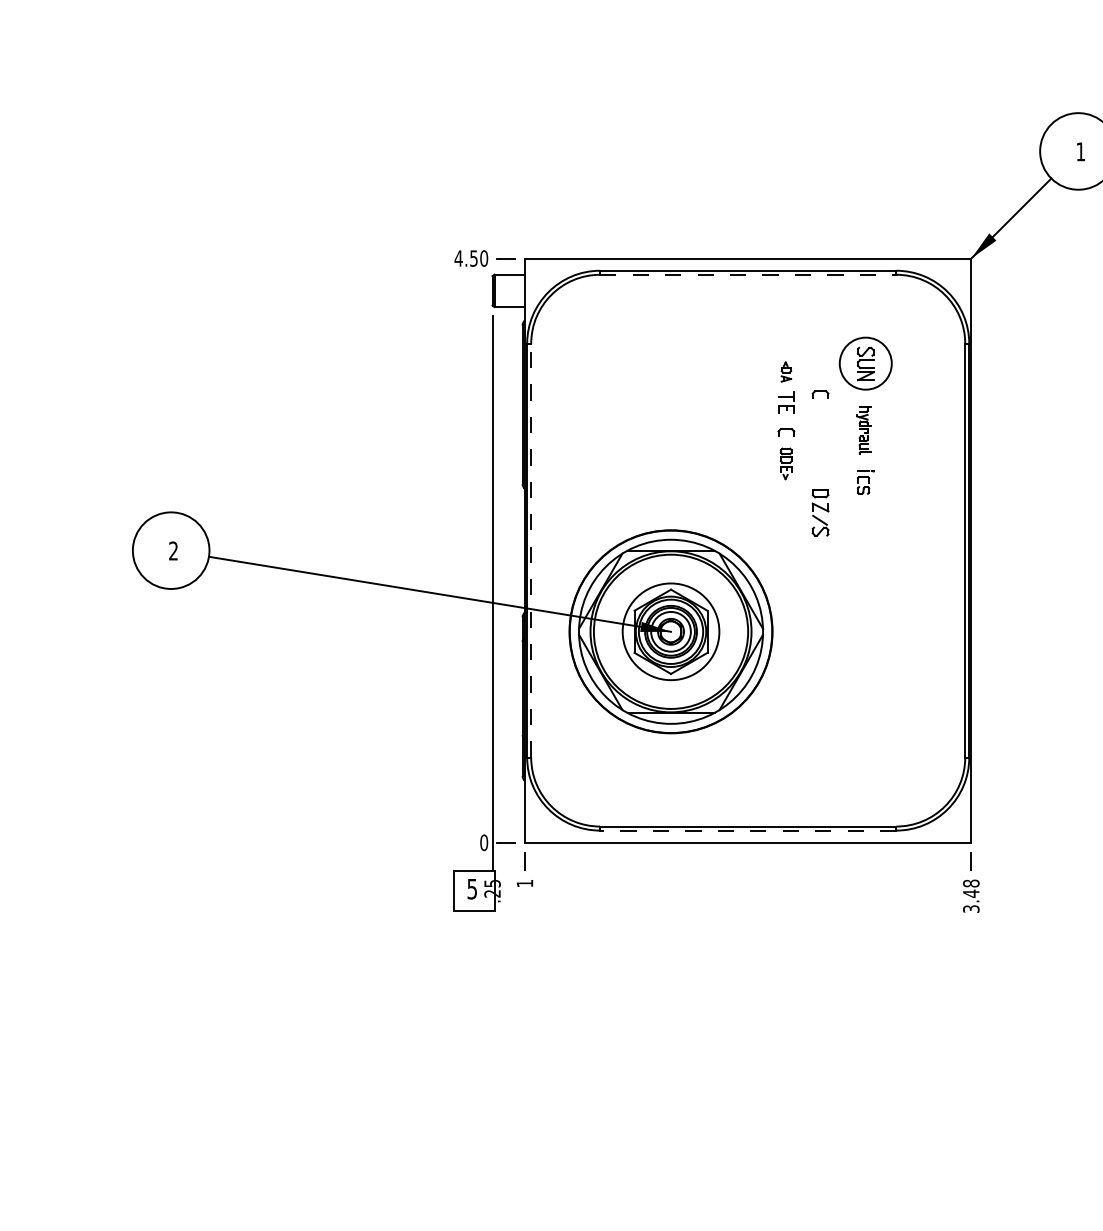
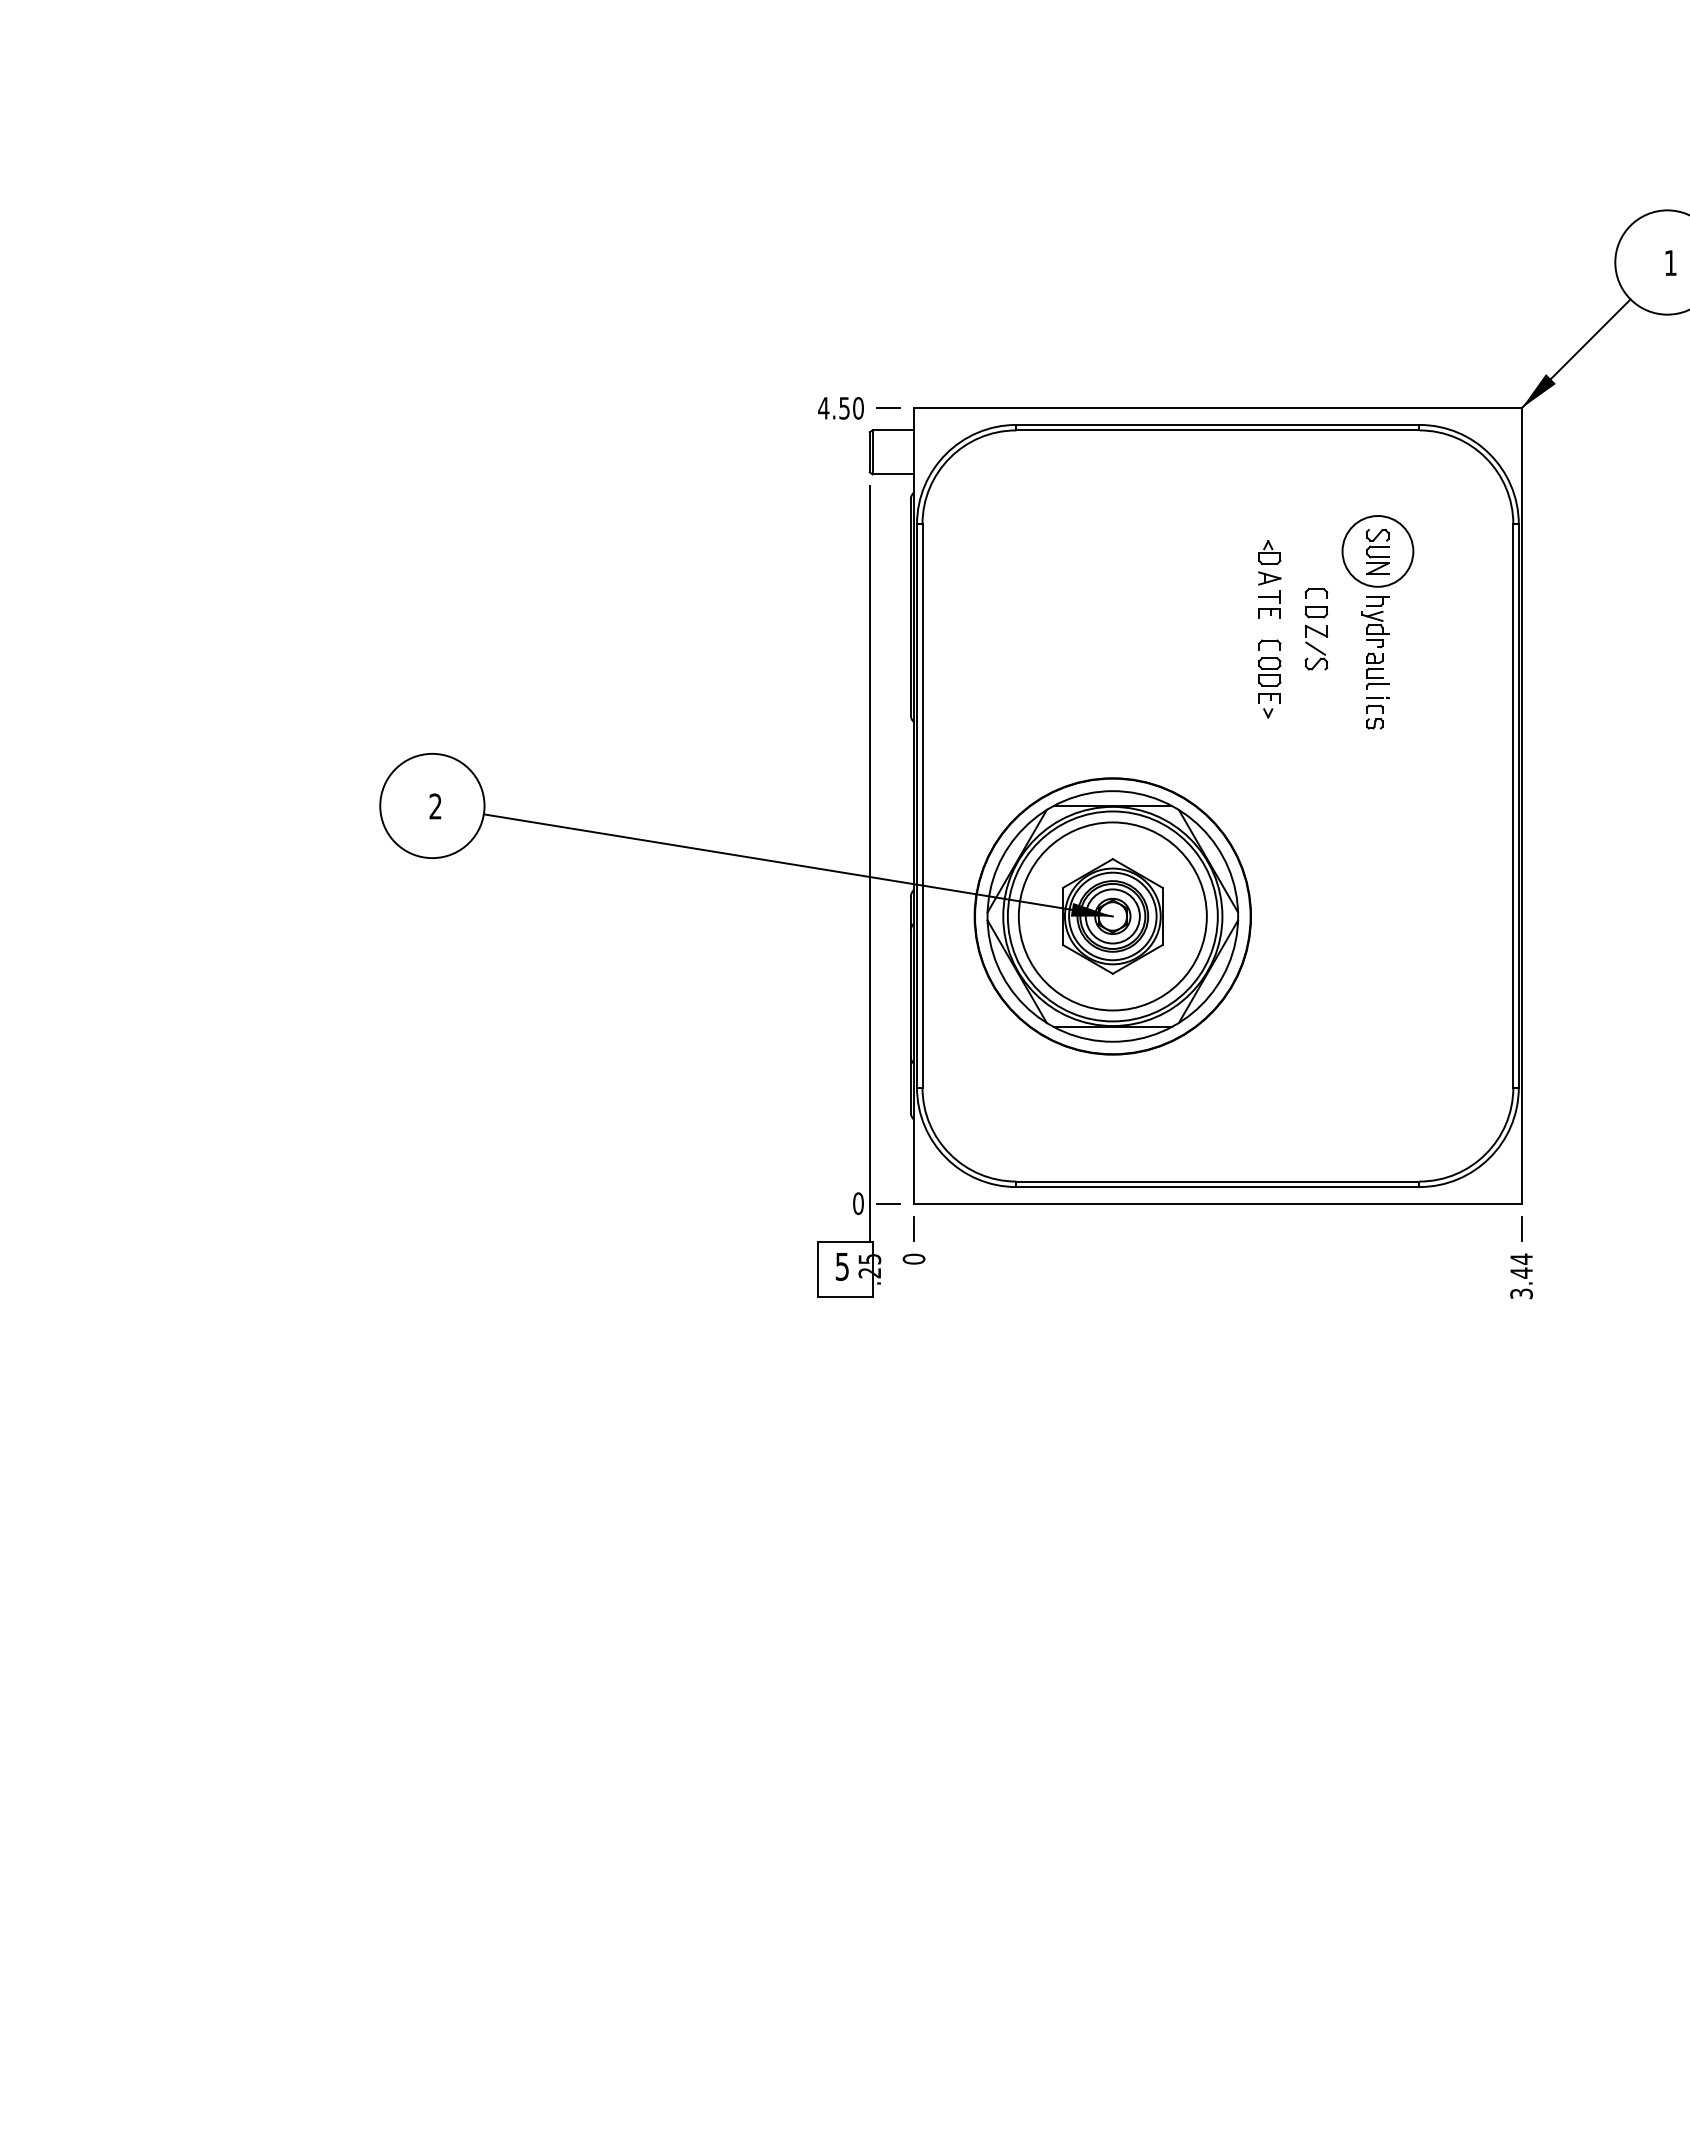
line: (747, 274) -> (1217, 430), dashed -> solid
part: (786, 371) -> (1269, 562), size x1.67
part: (863, 430) -> (1375, 642), size x1.43
part: (786, 463) -> (1269, 687), size x1.43
part: (820, 512) -> (1316, 638), moved
line: (531, 551) -> (922, 806), dashed -> solid
circle: (670, 631) -> (1112, 916), size x1.43
line: (747, 830) -> (1217, 1187), dashed -> solid
text: (524, 883) -> (913, 1258), 1 -> 0
text: (971, 883) -> (1521, 1258), 3.48 -> 3.44

